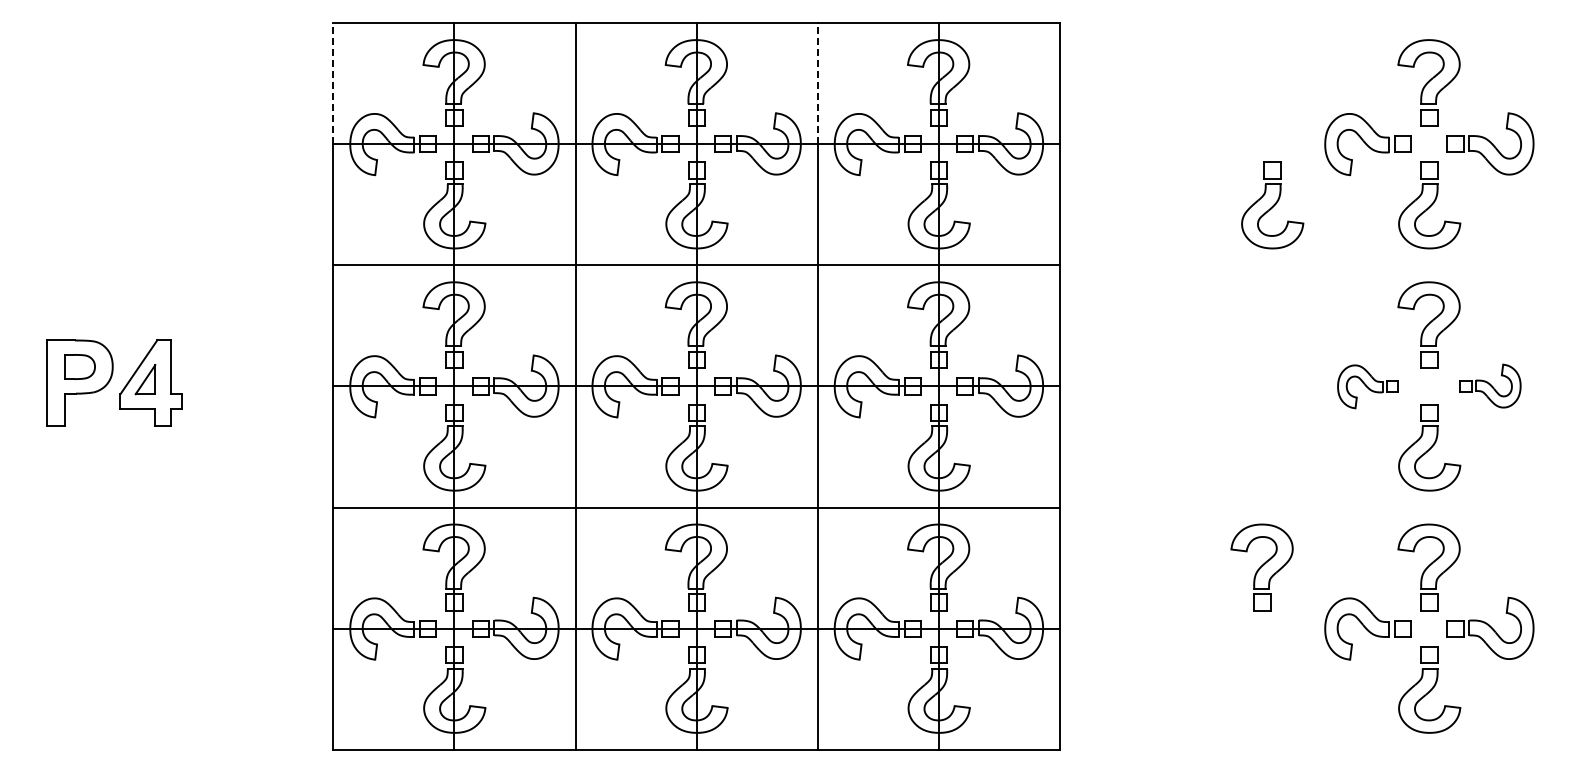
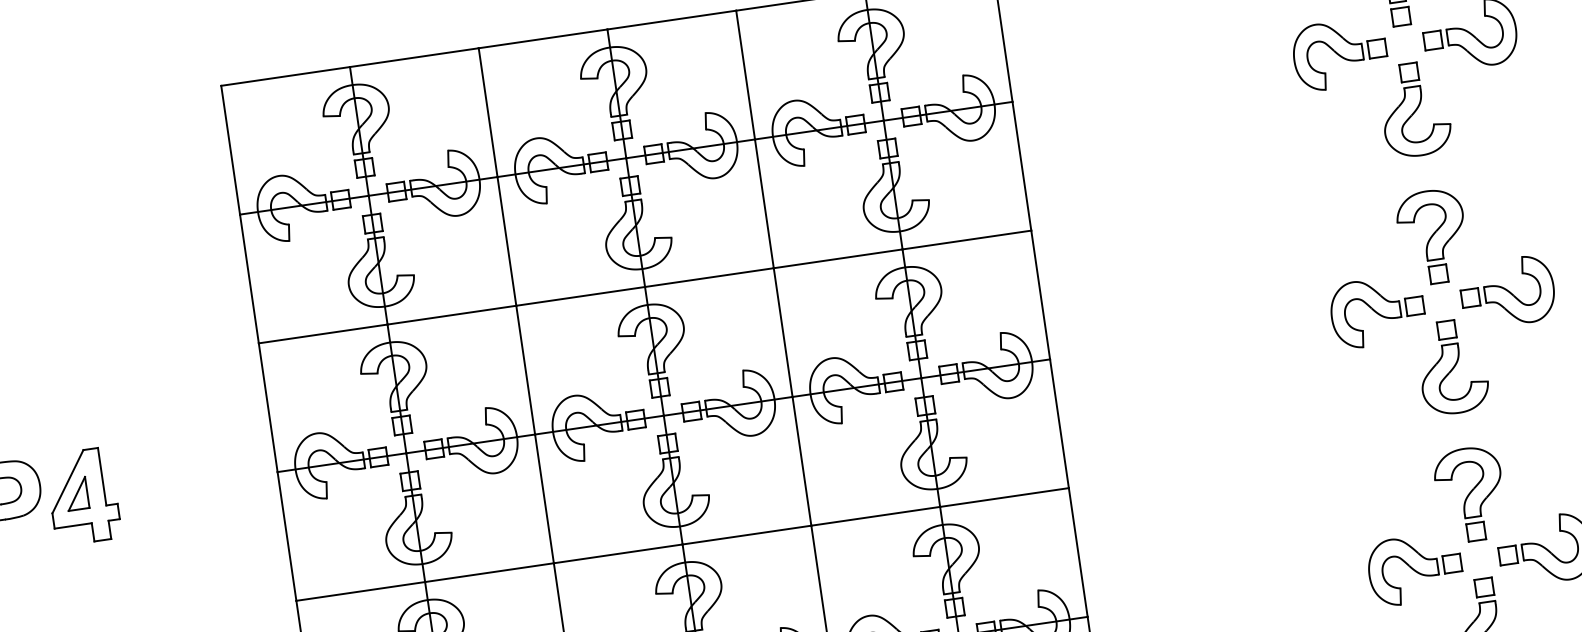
line: (333, 83) -> (230, 149), dashed -> solid
line: (817, 83) -> (745, 74), dashed -> solid
part: (1272, 205) -> (1247, 134), removed
part: (1490, 385) -> (1507, 291), size x1.43
part: (1367, 386) -> (1376, 311), size x1.43
part: (1261, 567) -> (1292, 520), removed

